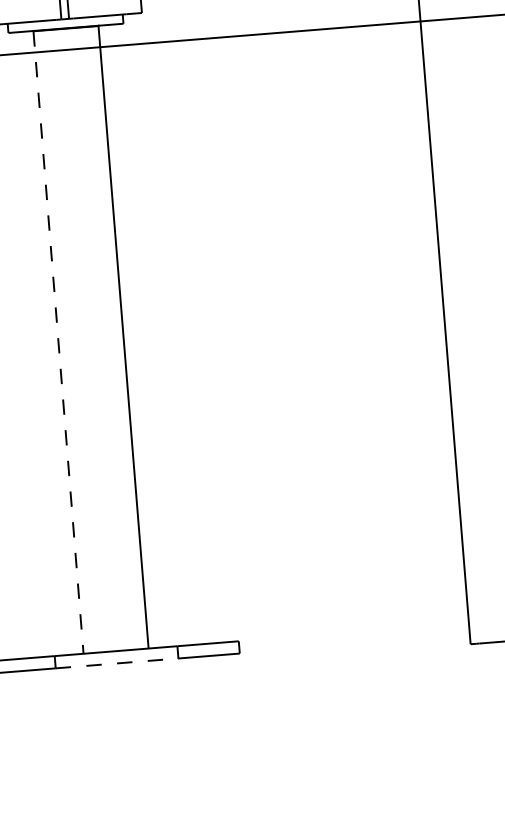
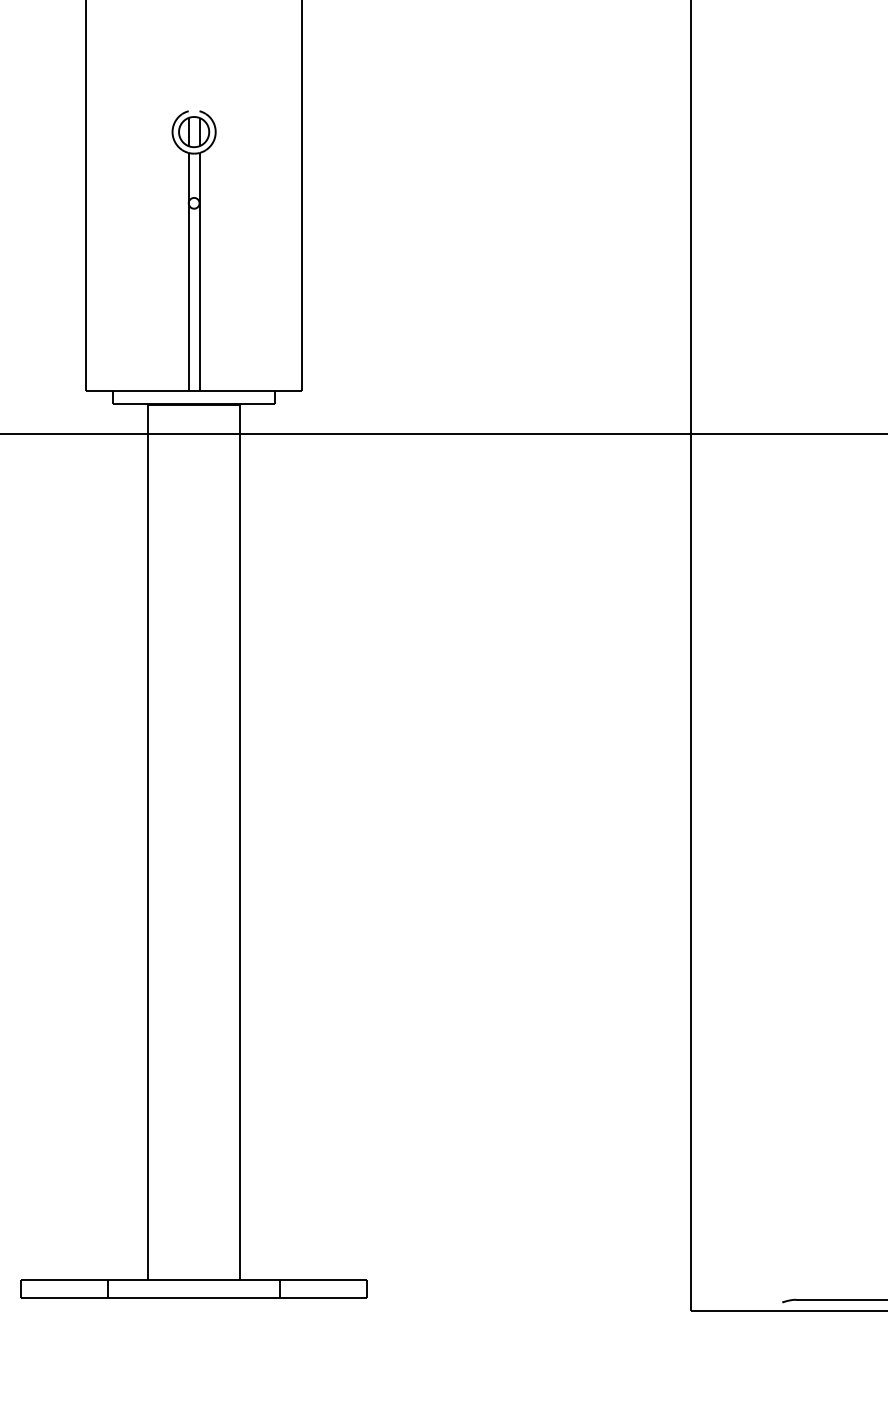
line: (58, 342) -> (148, 842), dashed -> solid
line: (117, 663) -> (194, 1297), dashed -> solid

